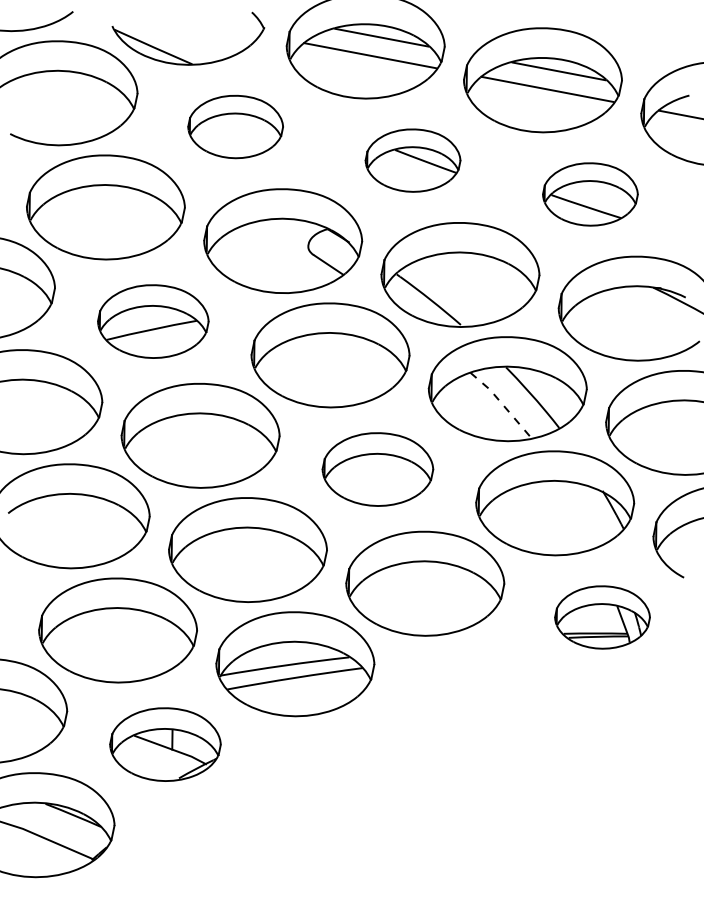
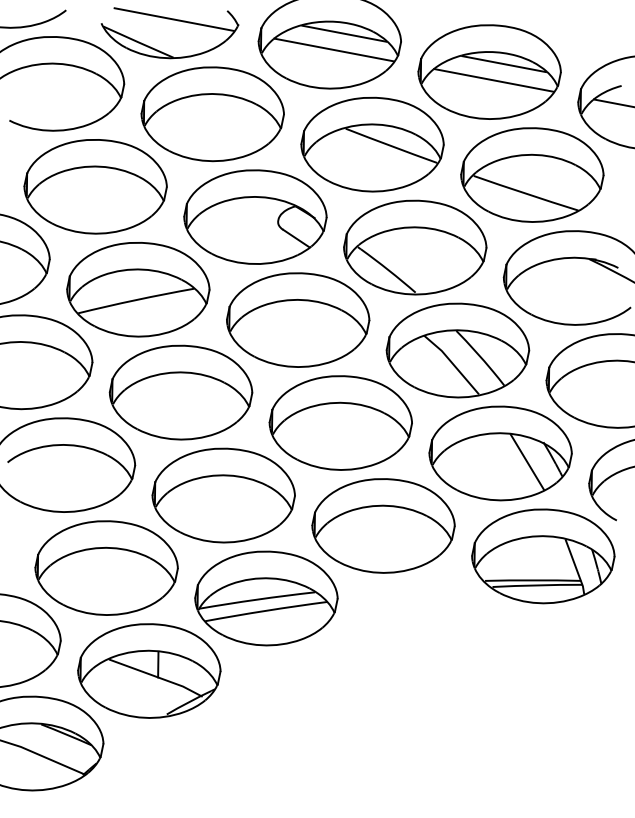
line: (192, 21) -> (173, 19), added
part: (235, 126) -> (212, 113), size x1.67
part: (412, 160) -> (372, 144), size x1.67
part: (590, 194) -> (532, 175), size x1.67
part: (153, 321) -> (138, 289), size x1.43
line: (502, 403) -> (453, 363), dashed -> solid
part: (377, 469) -> (340, 422), size x1.43
line: (584, 512) -> (527, 461), added
part: (602, 617) -> (543, 556), size x1.67
part: (165, 744) -> (149, 670), size x1.43

